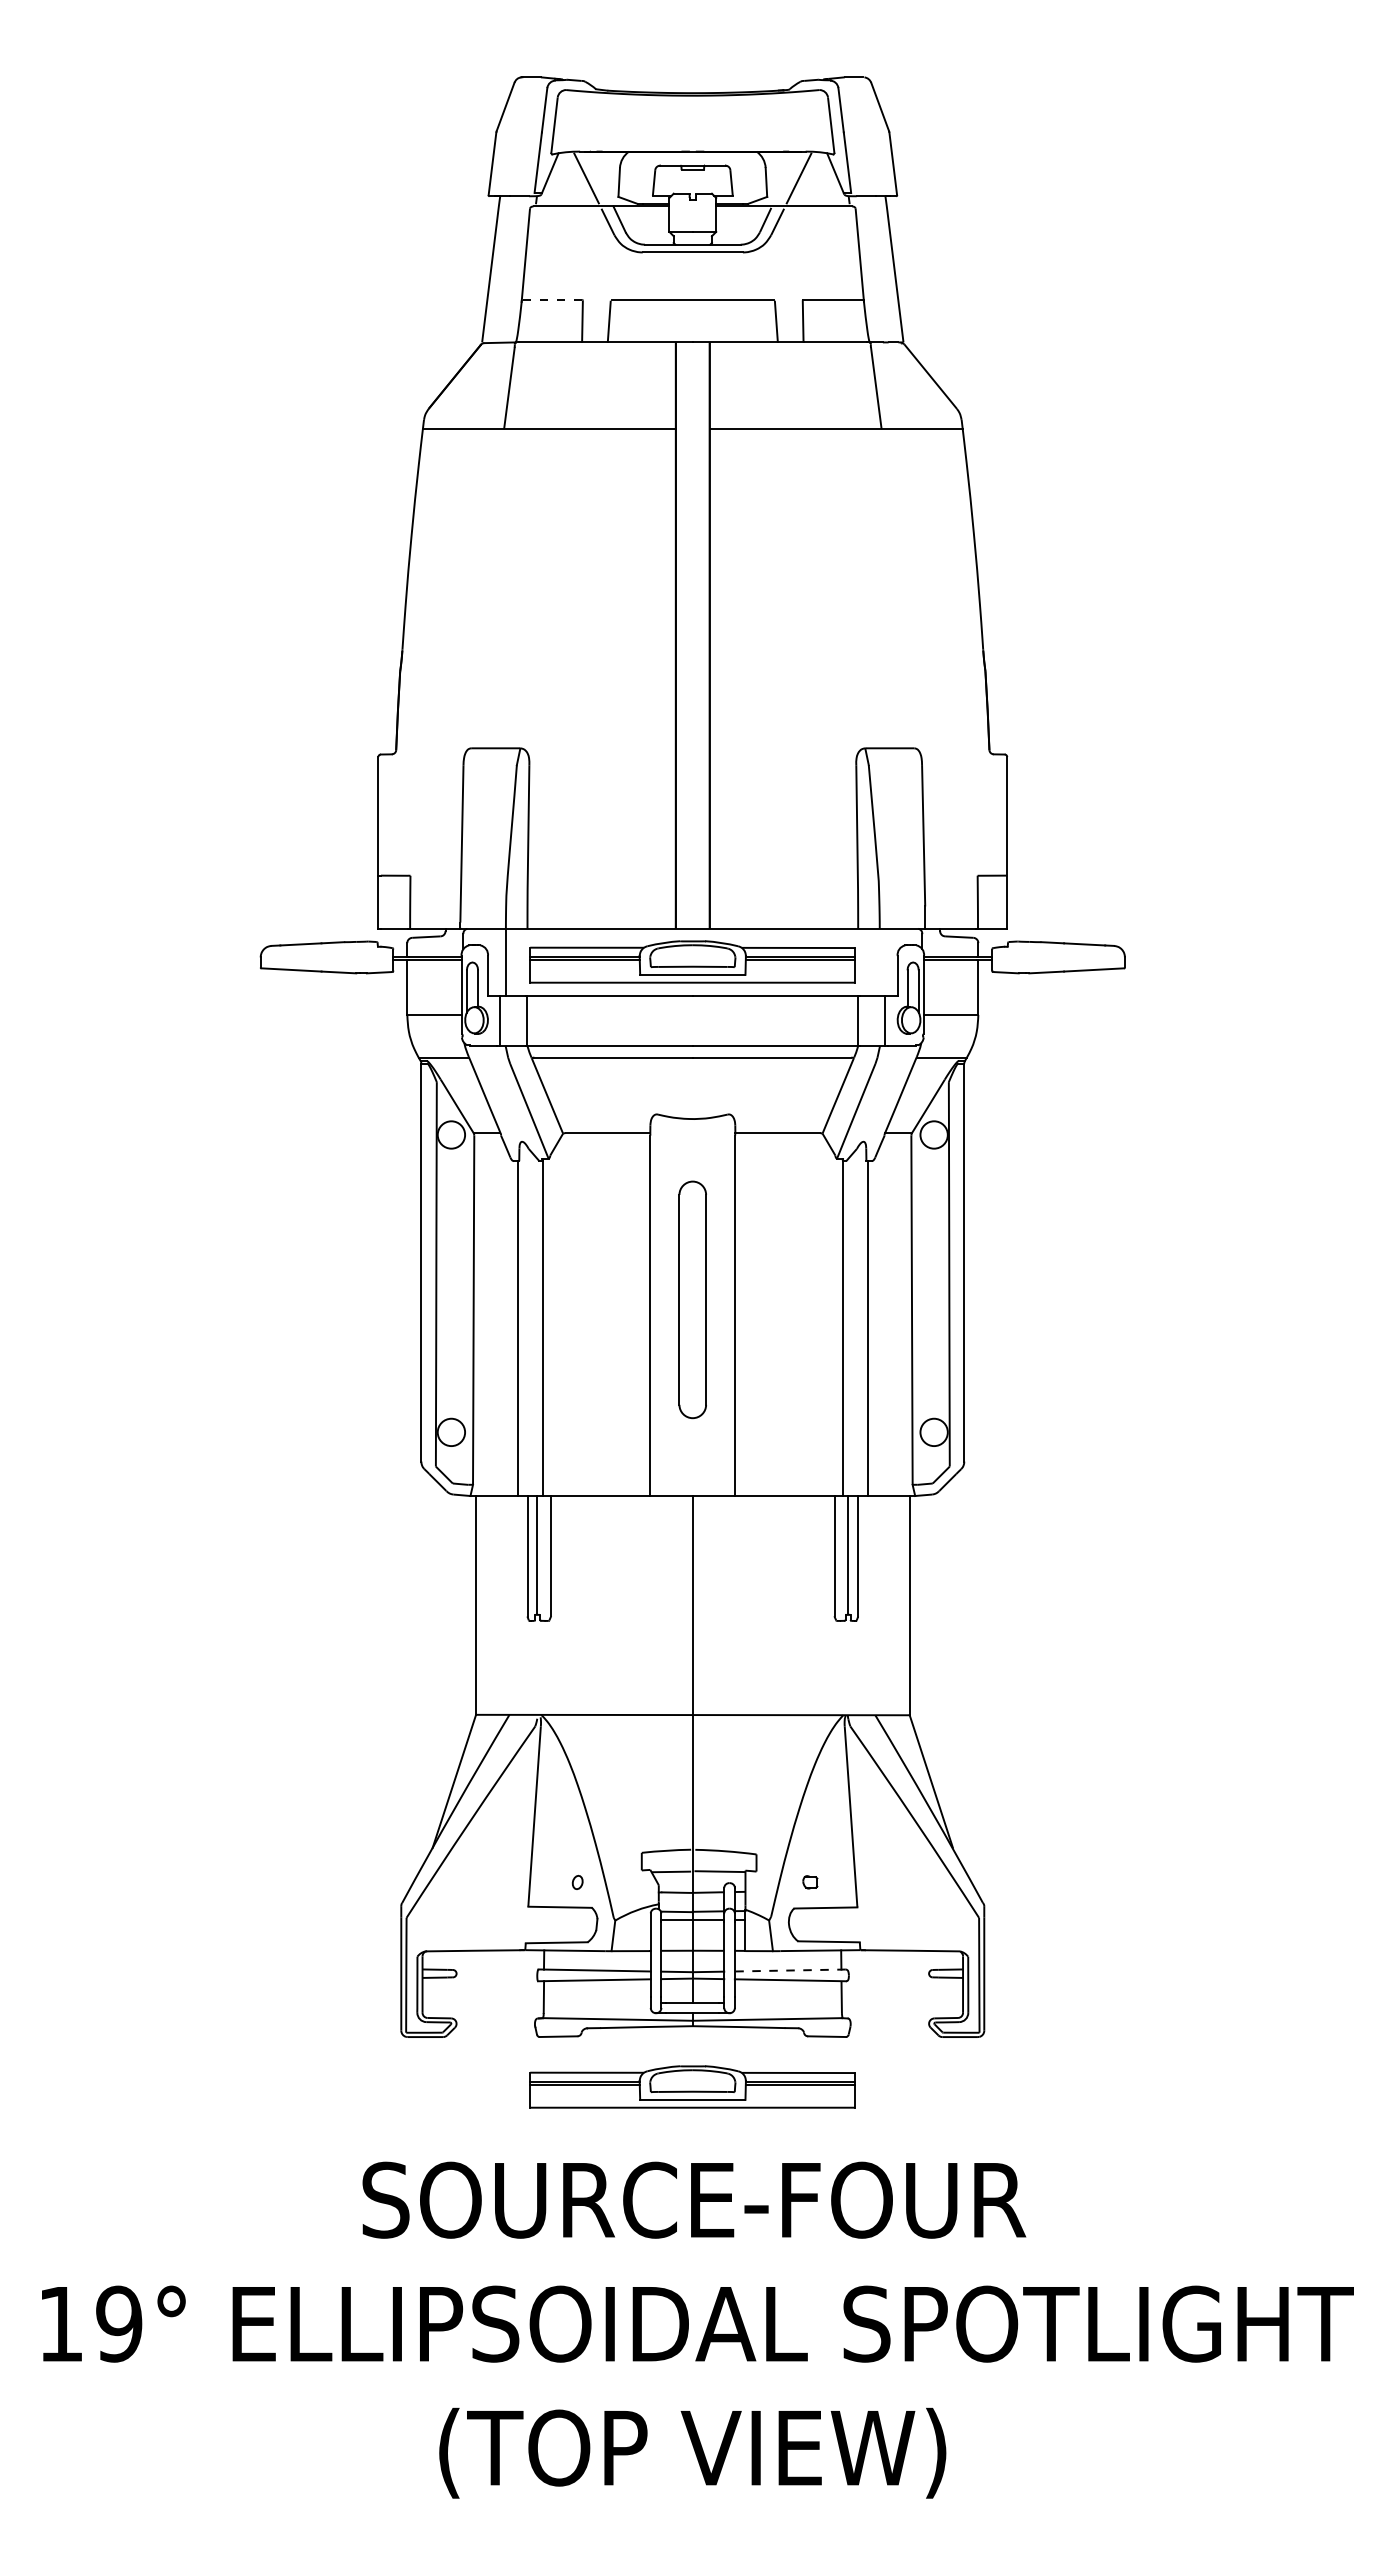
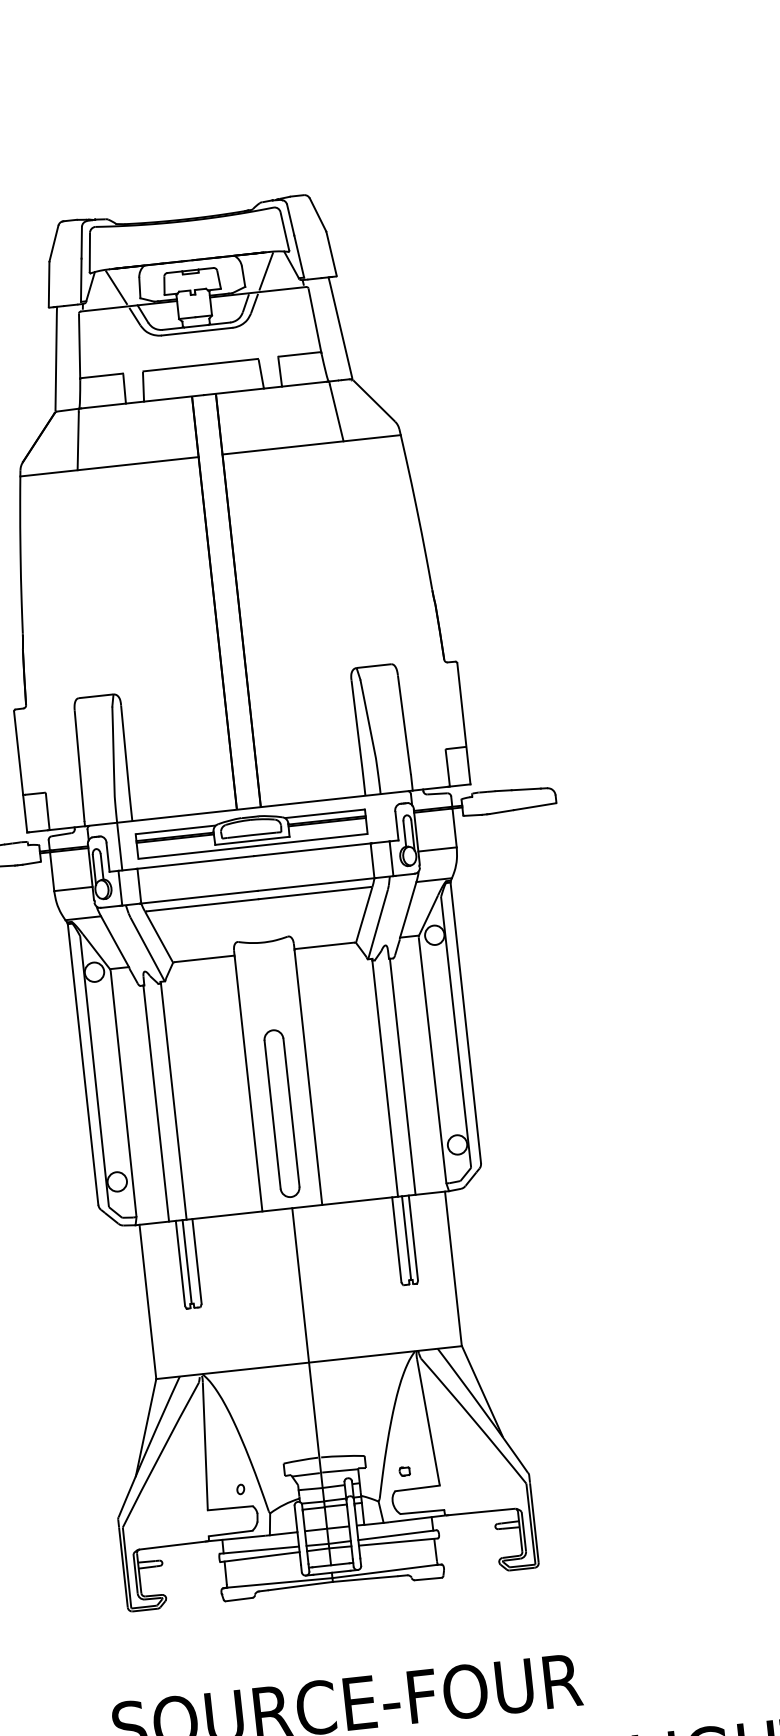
line: (551, 299) -> (101, 375), dashed -> solid
part: (692, 1299) -> (281, 1113), moved
line: (789, 1970) -> (396, 1535), dashed -> solid
part: (692, 2086) -> (337, 1624), removed

